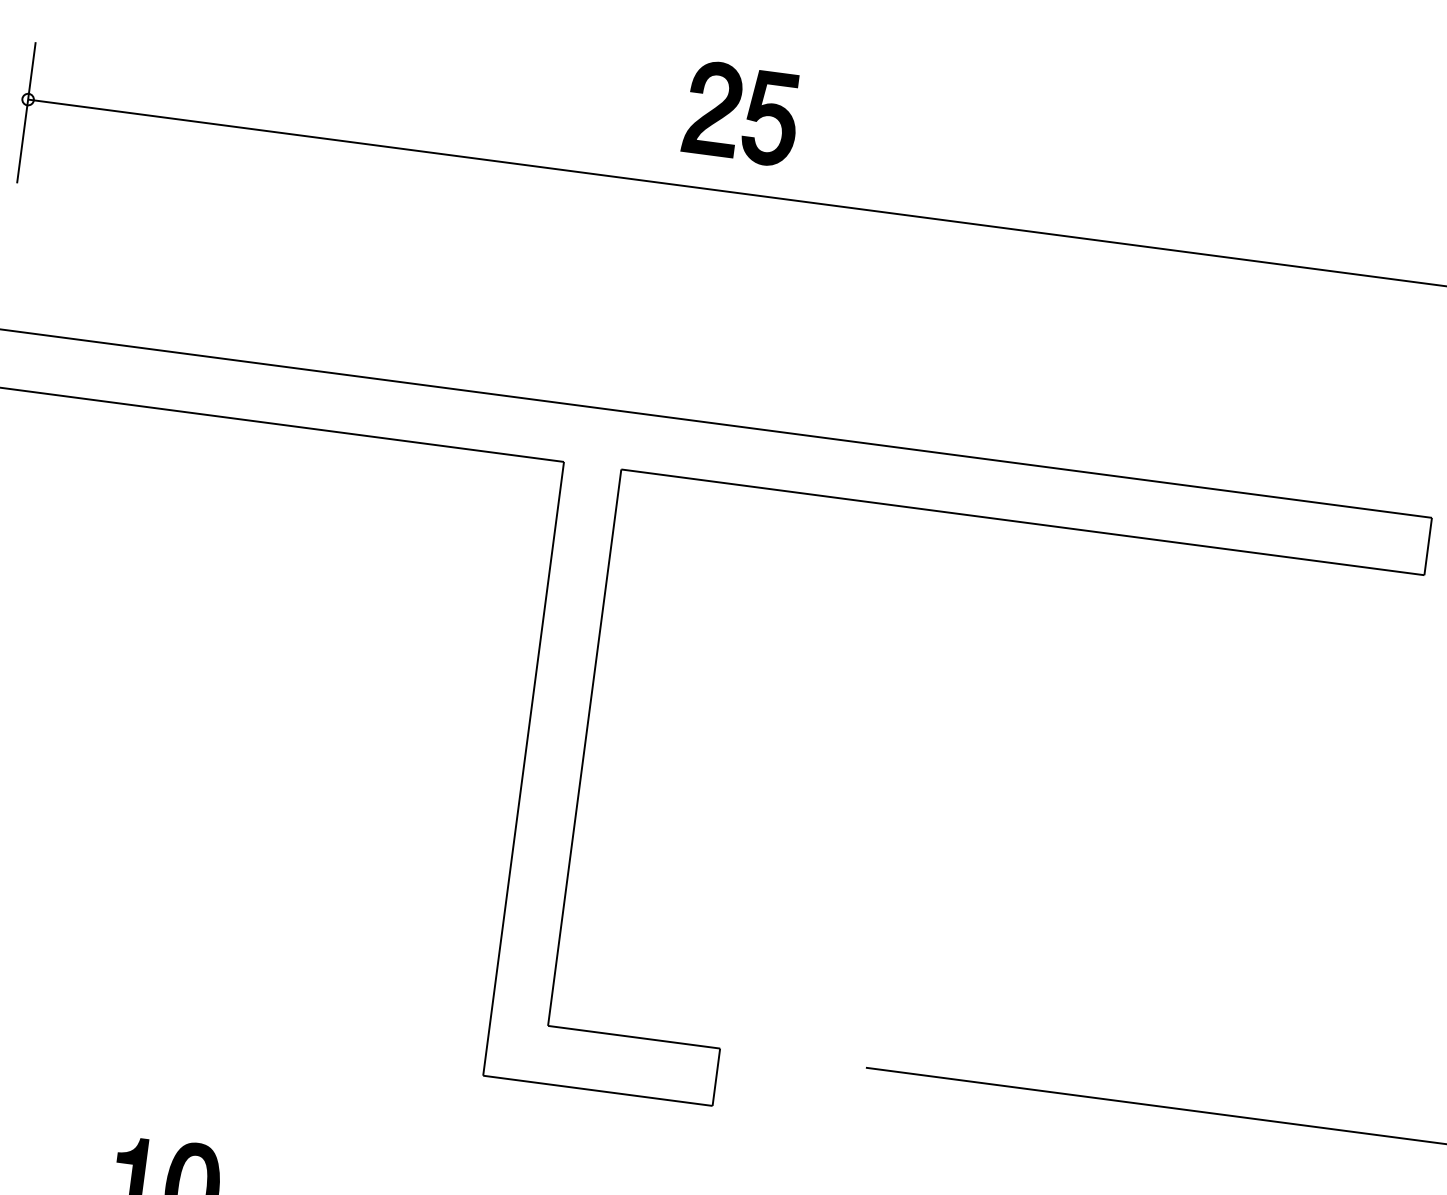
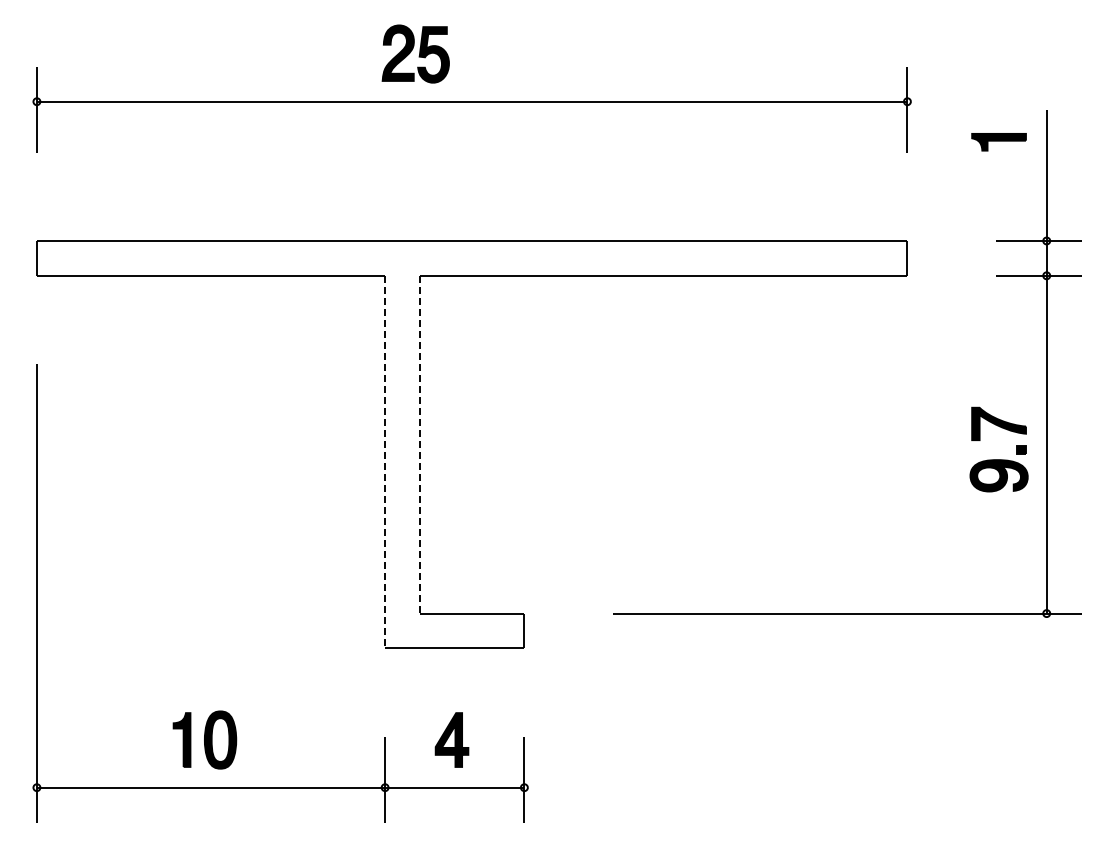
part: (741, 112) -> (415, 53), moved
line: (584, 747) -> (419, 444), solid -> dashed
line: (524, 769) -> (385, 462), solid -> dashed

